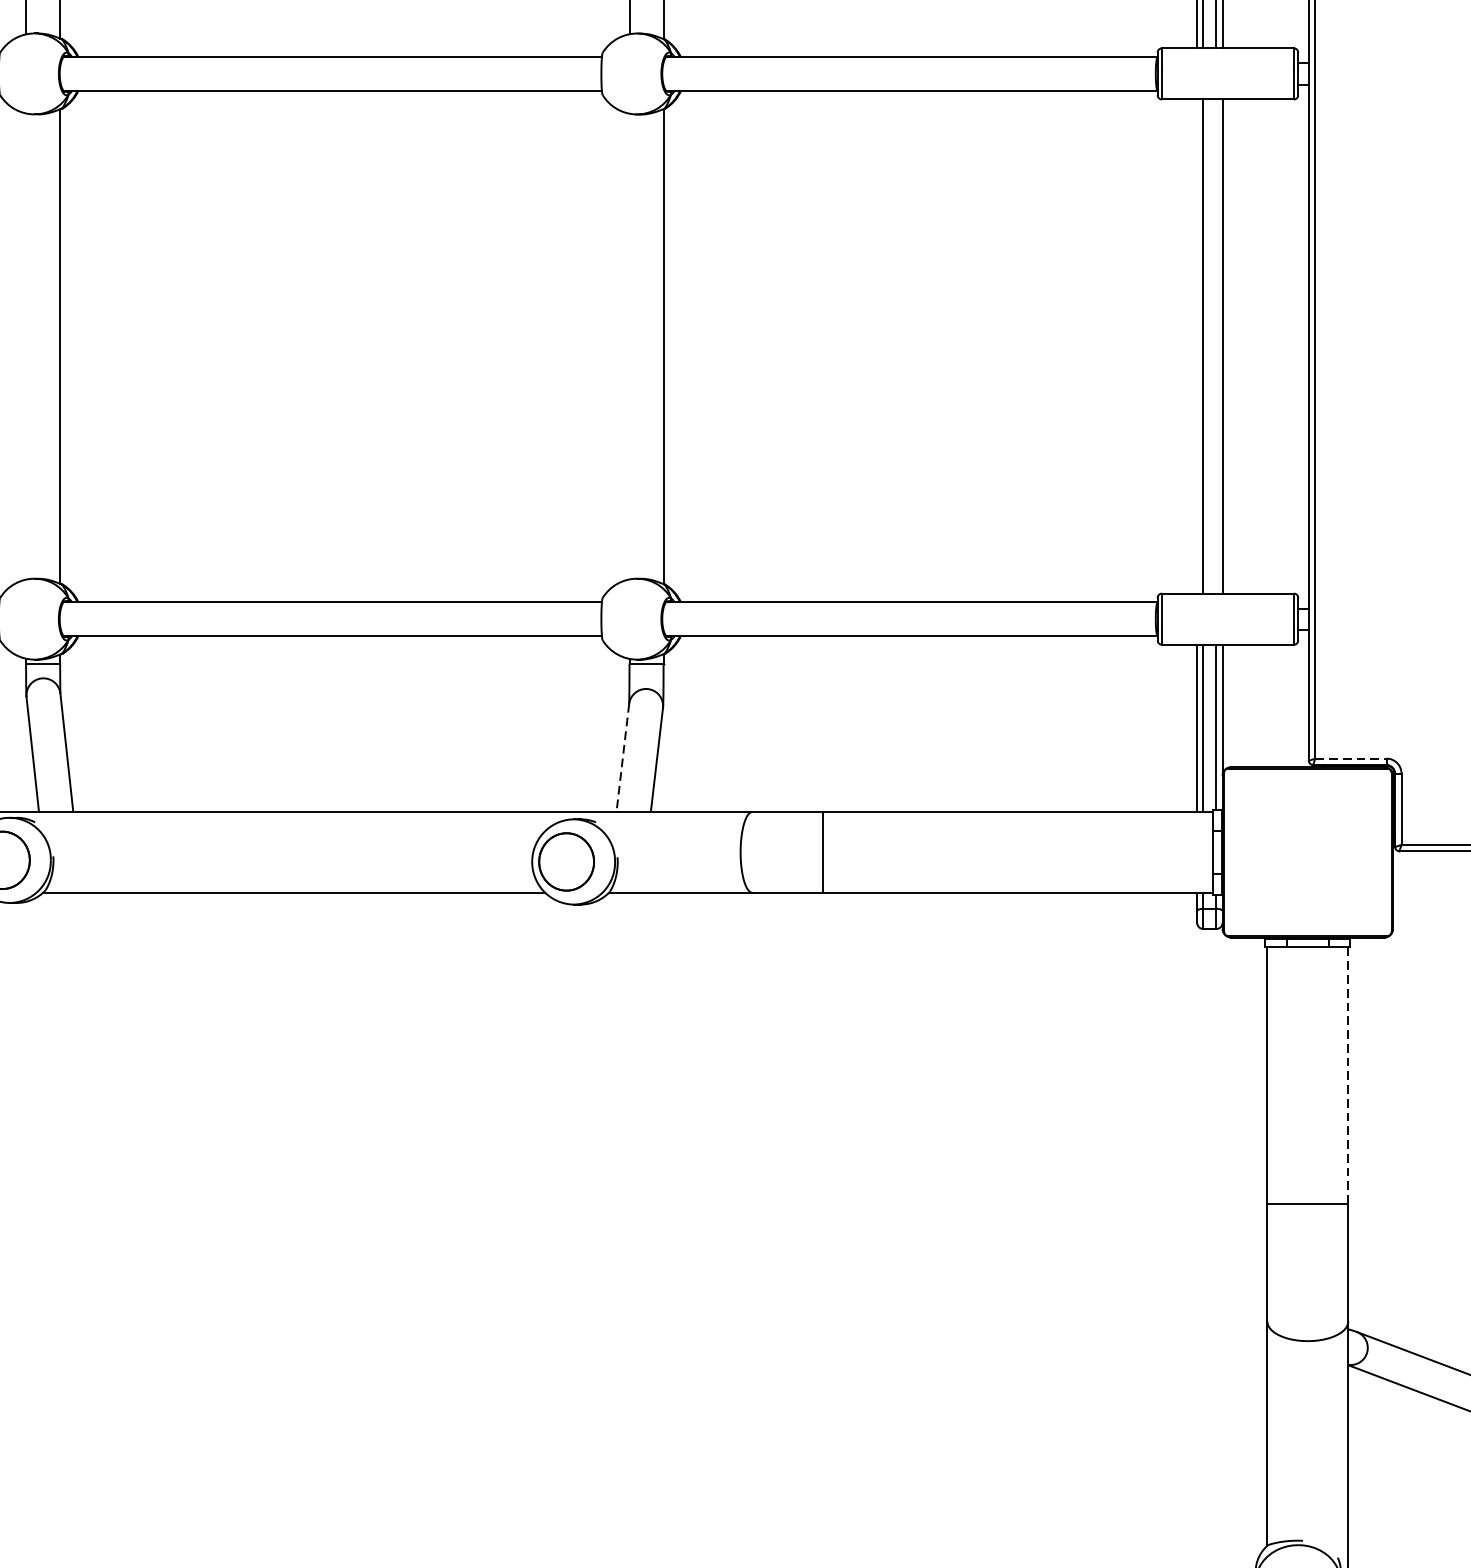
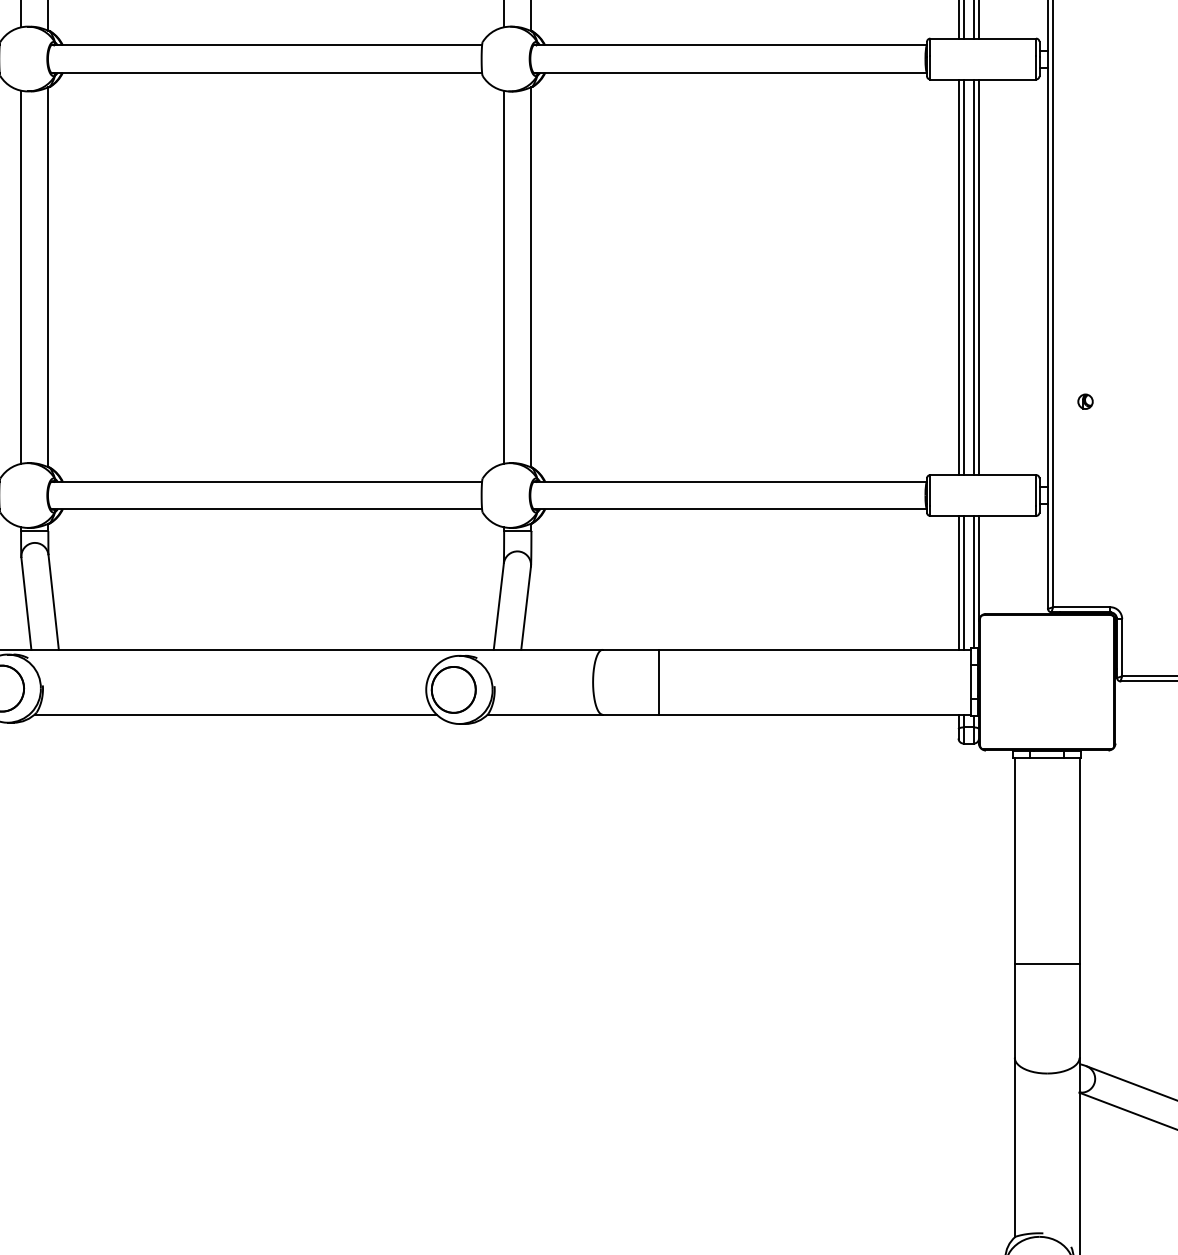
line: (26, 345) -> (21, 276), added
line: (629, 345) -> (504, 276), added
line: (1197, 346) -> (958, 277), added
line: (1215, 346) -> (973, 277), added
part: (1355, 501) -> (1085, 401), added
line: (622, 757) -> (498, 606), dashed -> solid
line: (1350, 759) -> (1081, 607), dashed -> solid
line: (1348, 1075) -> (1079, 860), dashed -> solid

